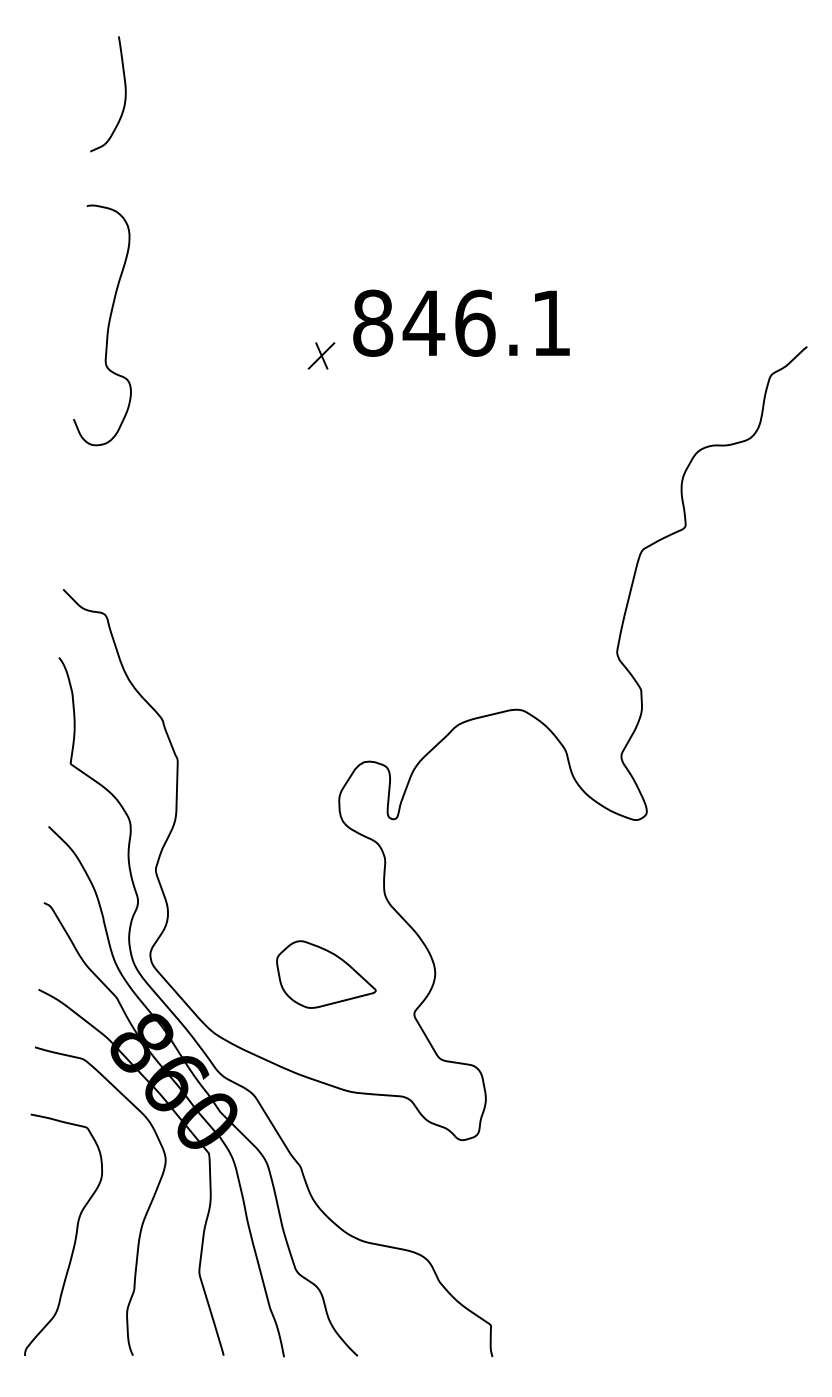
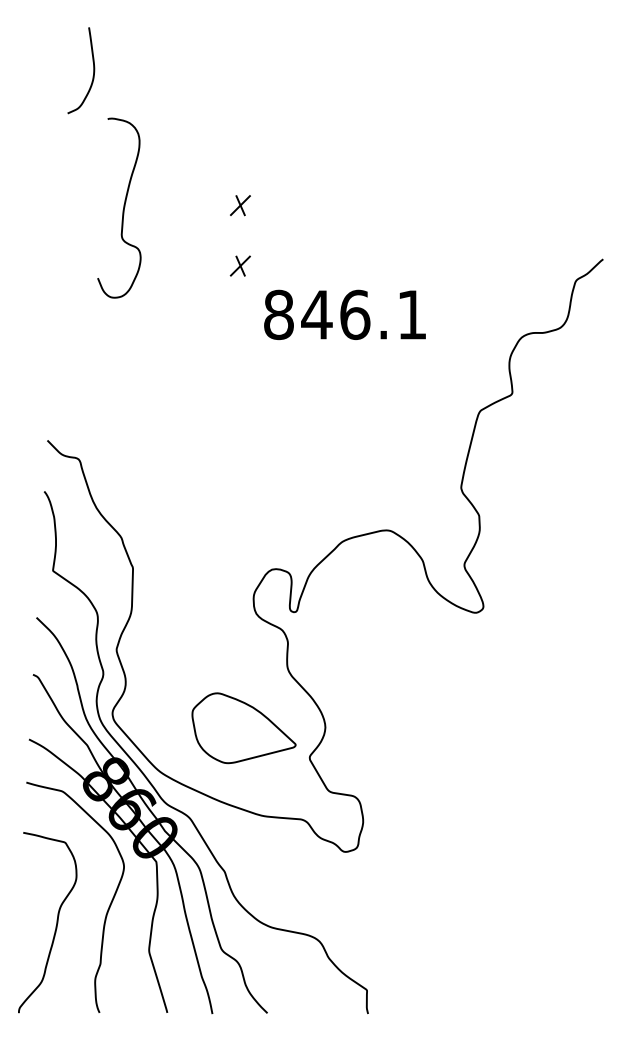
part: (321, 274) -> (240, 205), added
text: (461, 322) -> (344, 314), moved
curve: (107, 325) -> (123, 208), moved
part: (326, 974) -> (244, 728), size x1.4

